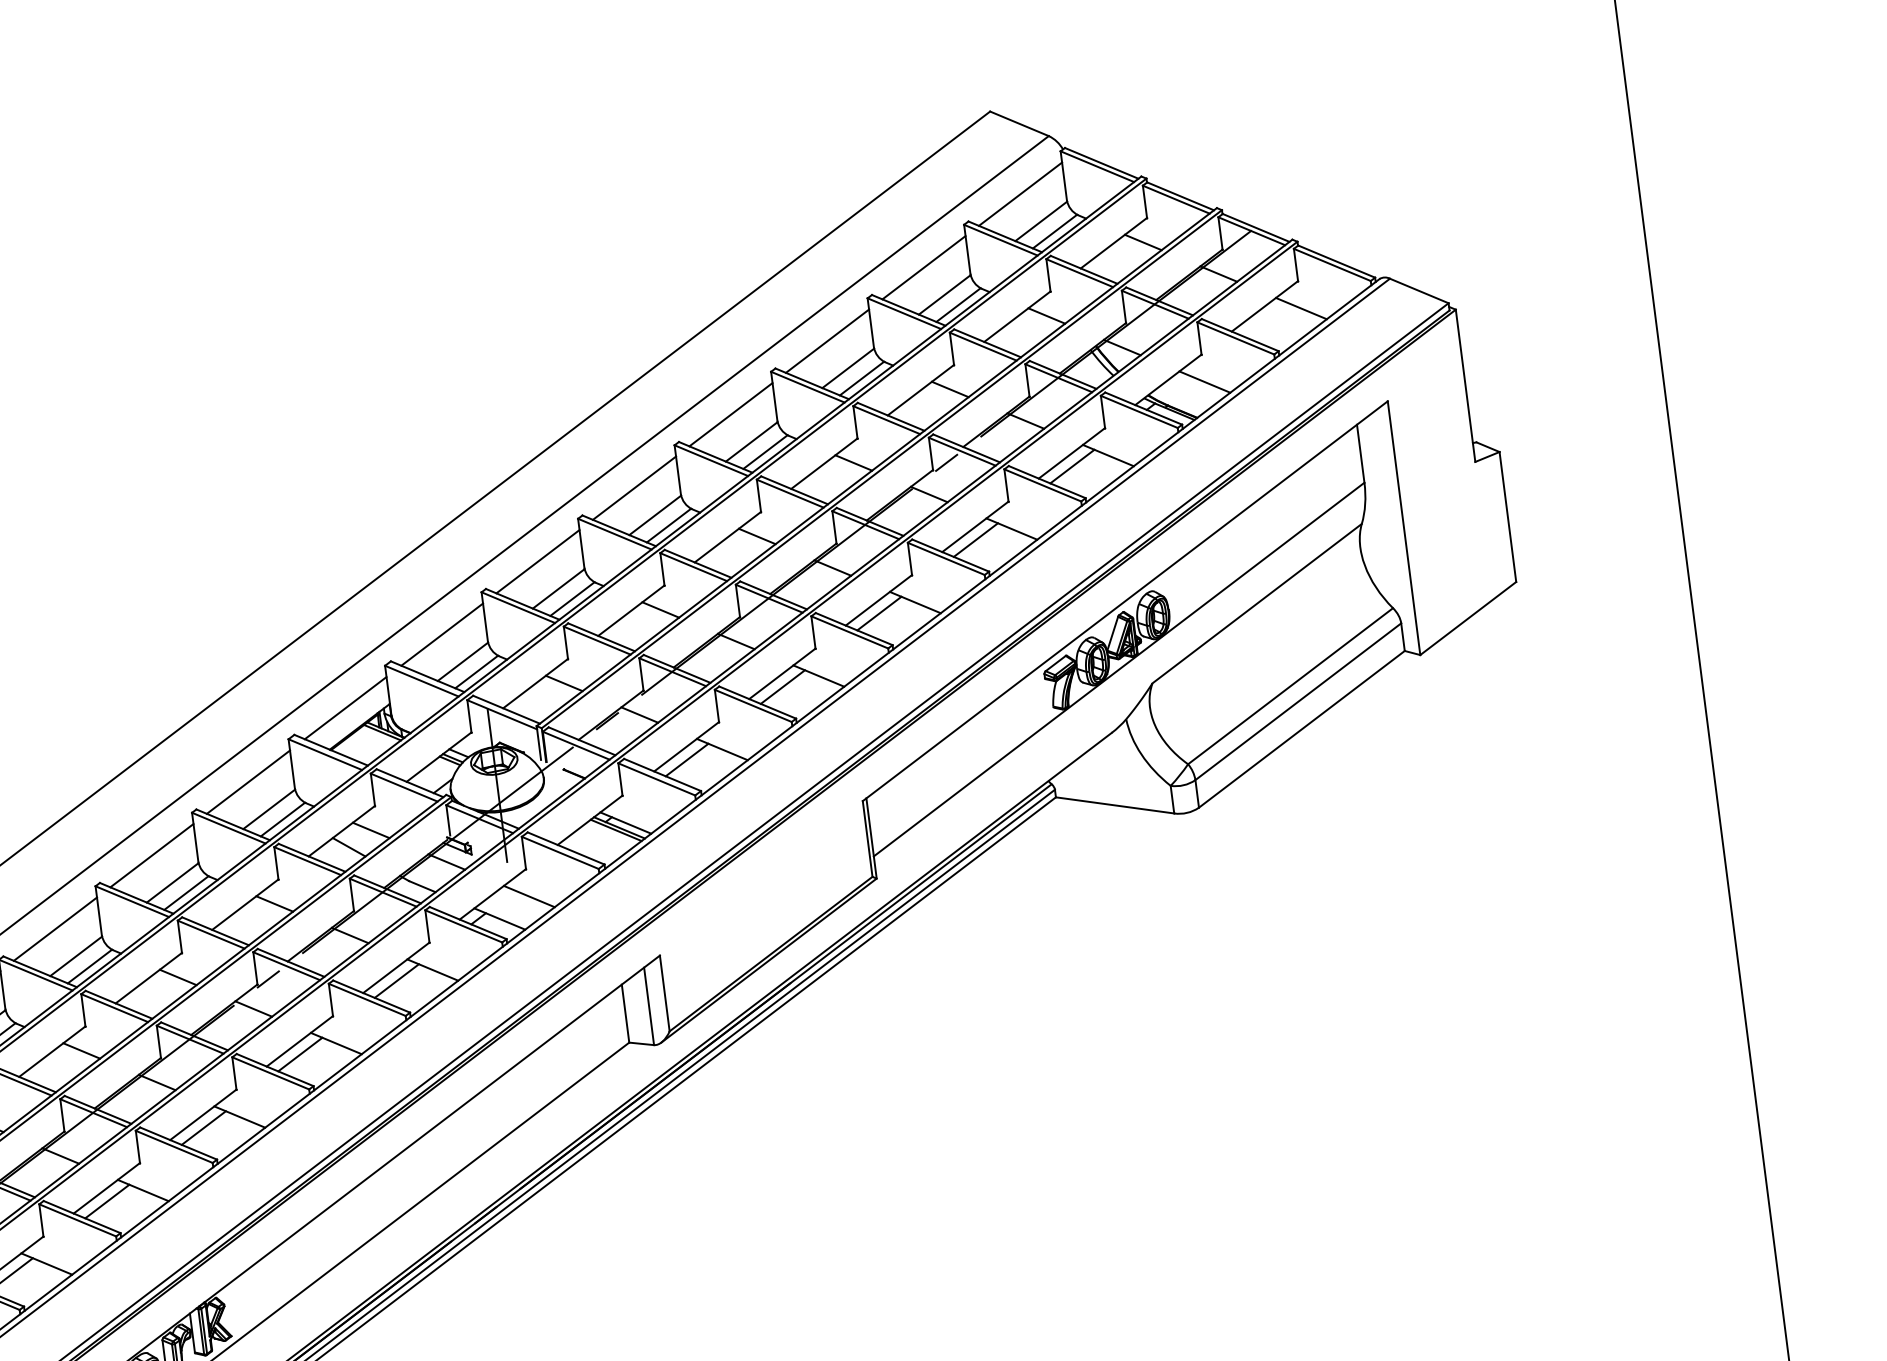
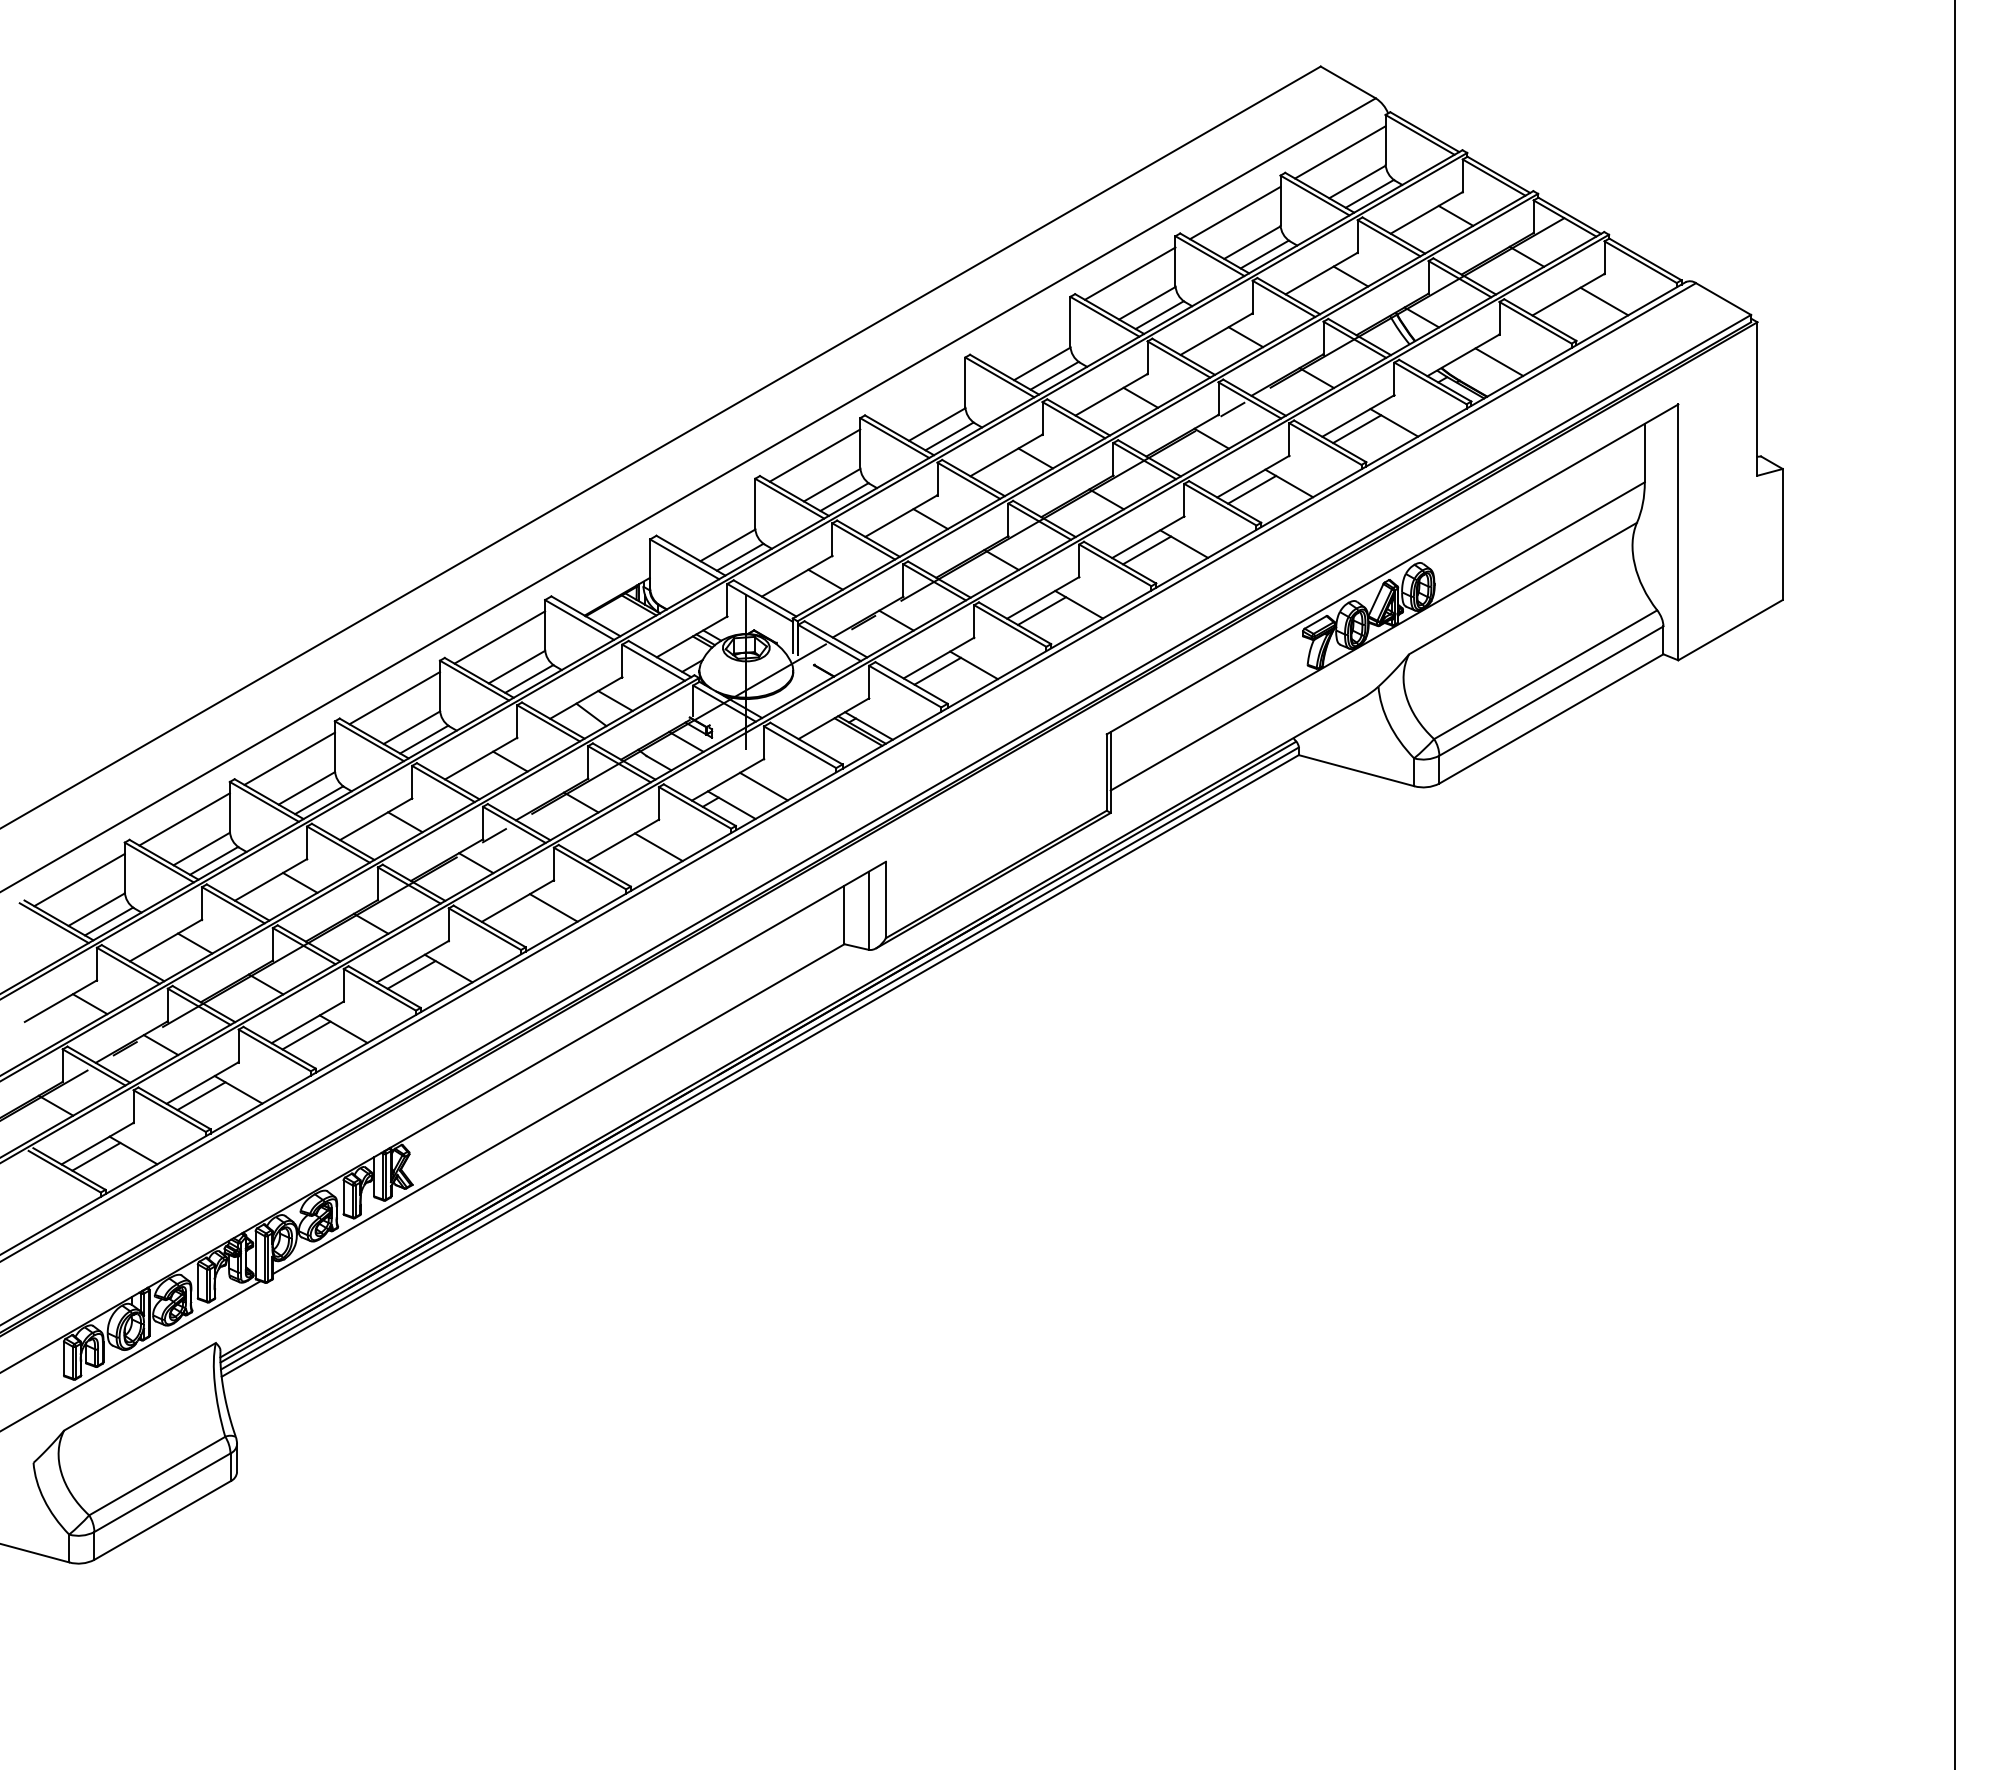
line: (730, 414) -> (1024, 334), removed
line: (633, 487) -> (919, 394), removed
line: (441, 634) -> (710, 515), removed
line: (345, 708) -> (605, 576), removed
line: (396, 980) -> (621, 853), removed
line: (300, 1054) -> (516, 914), removed

